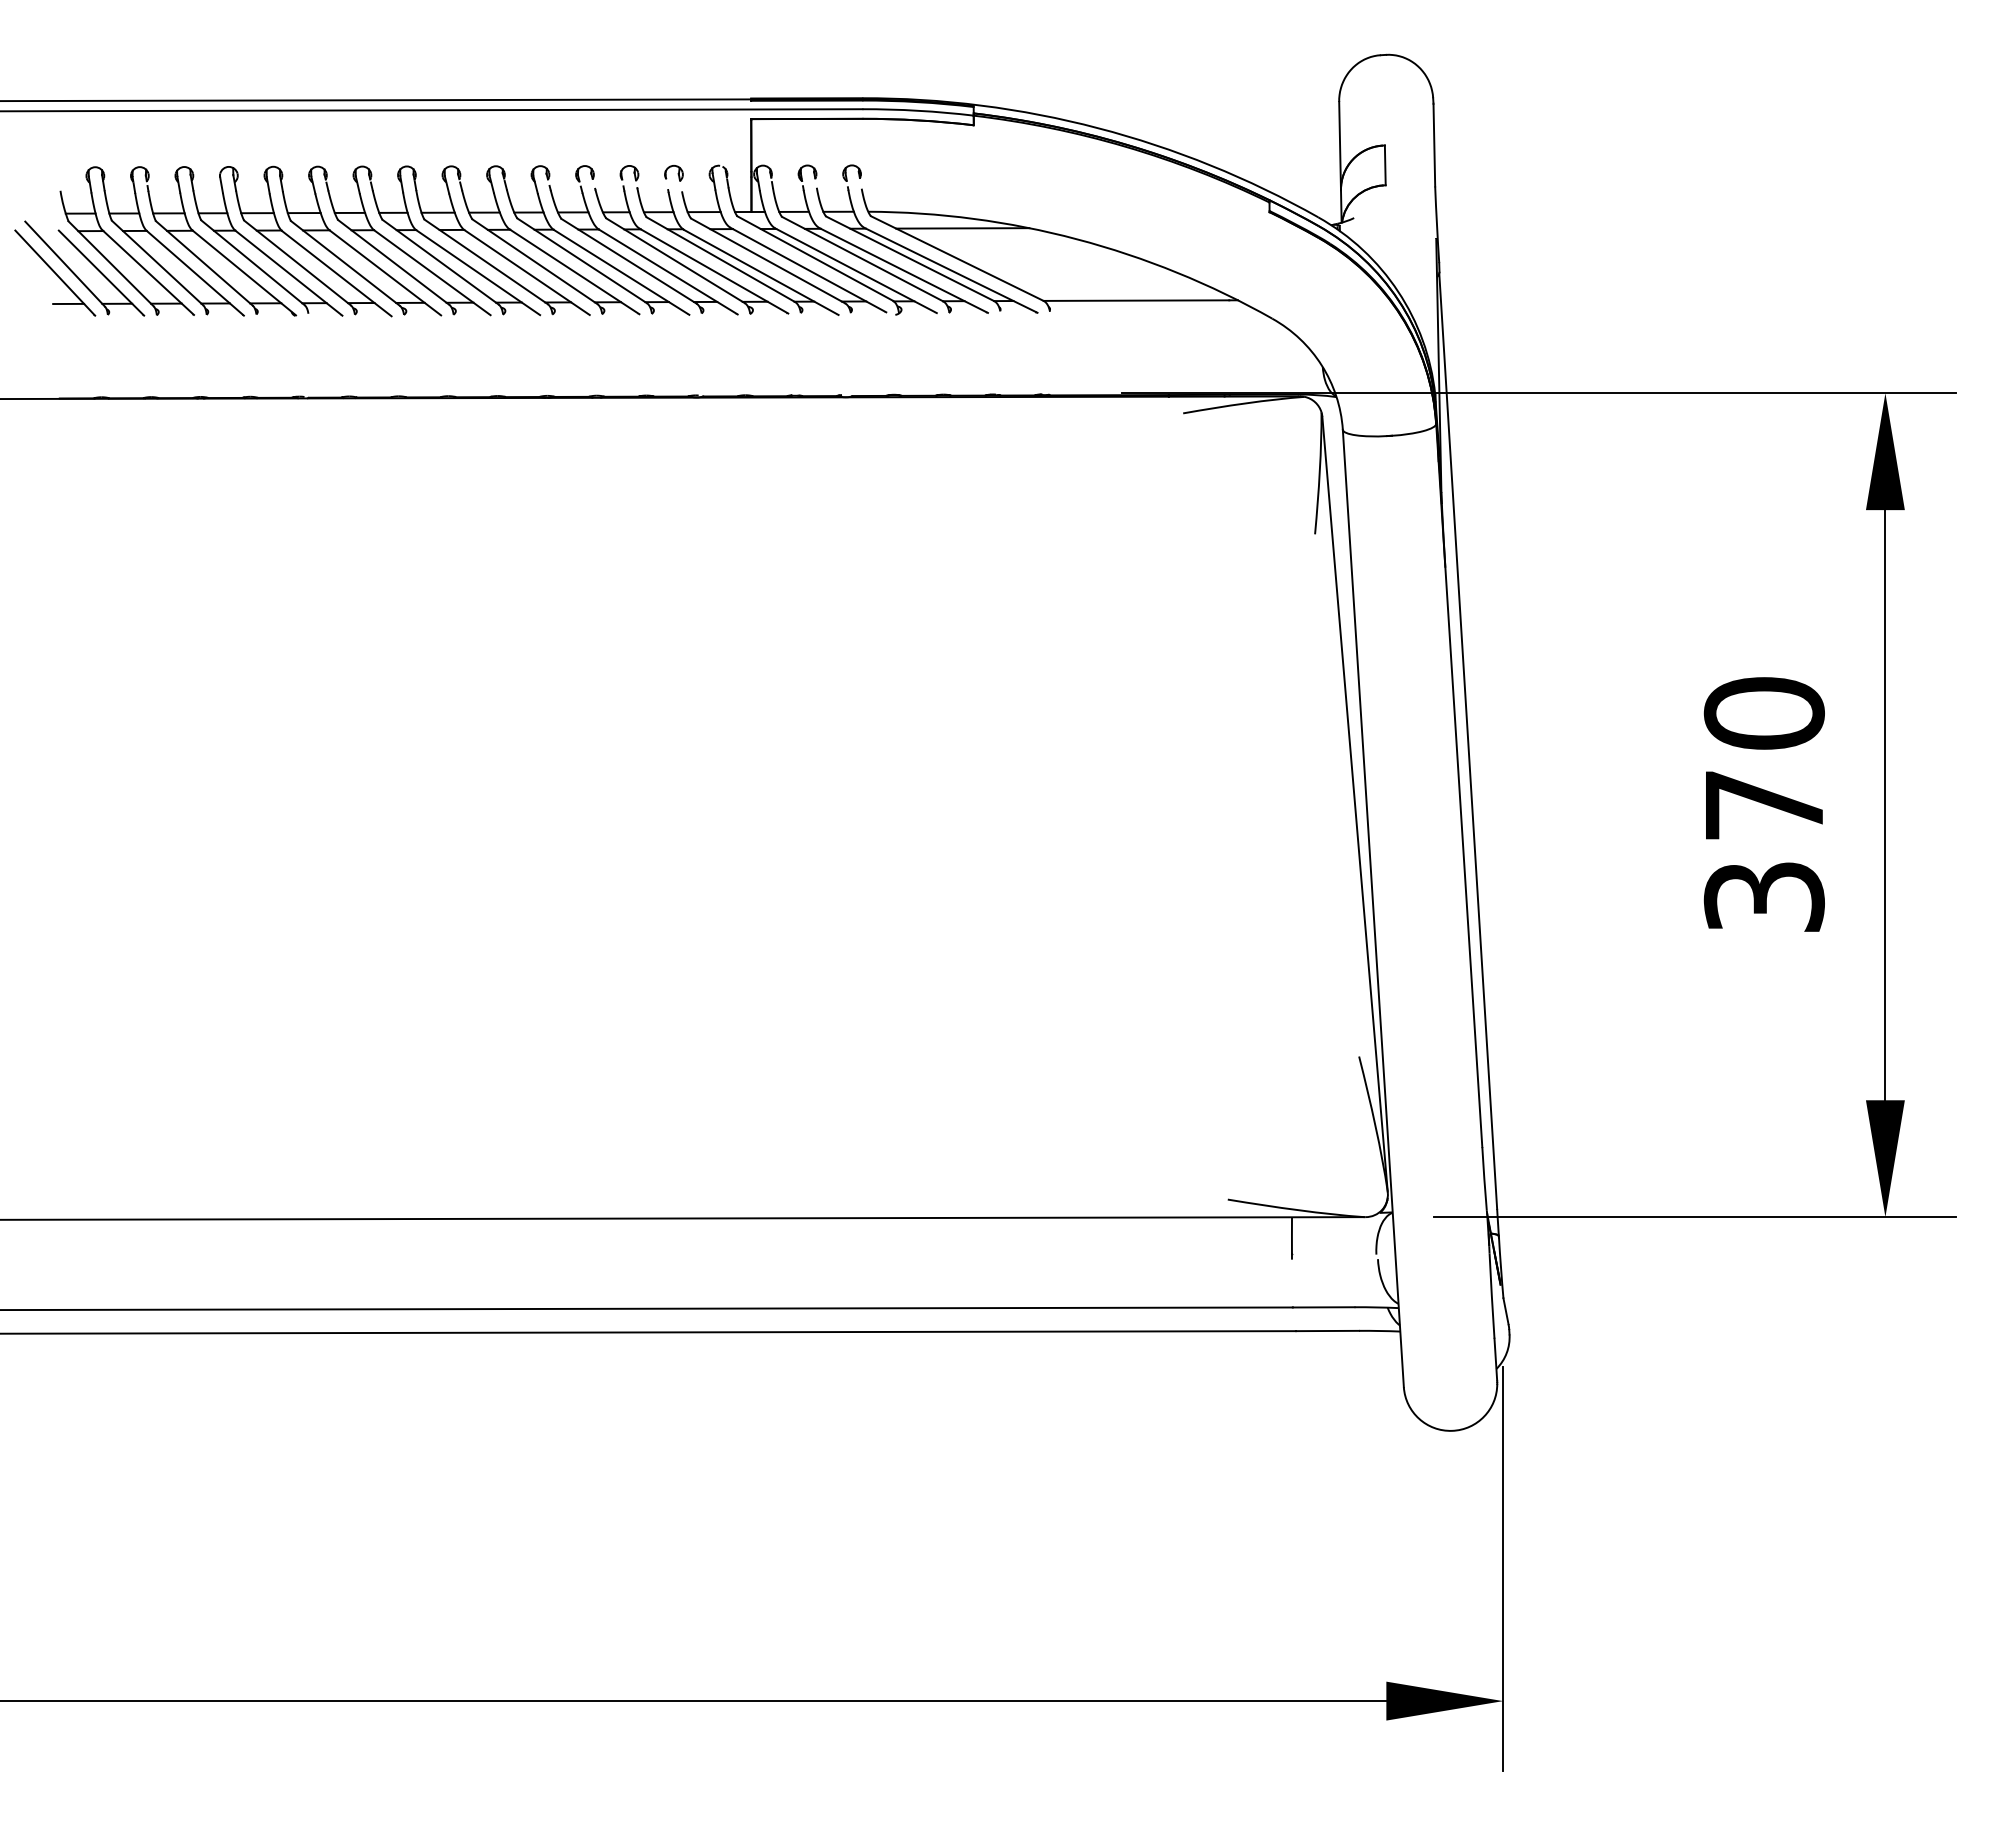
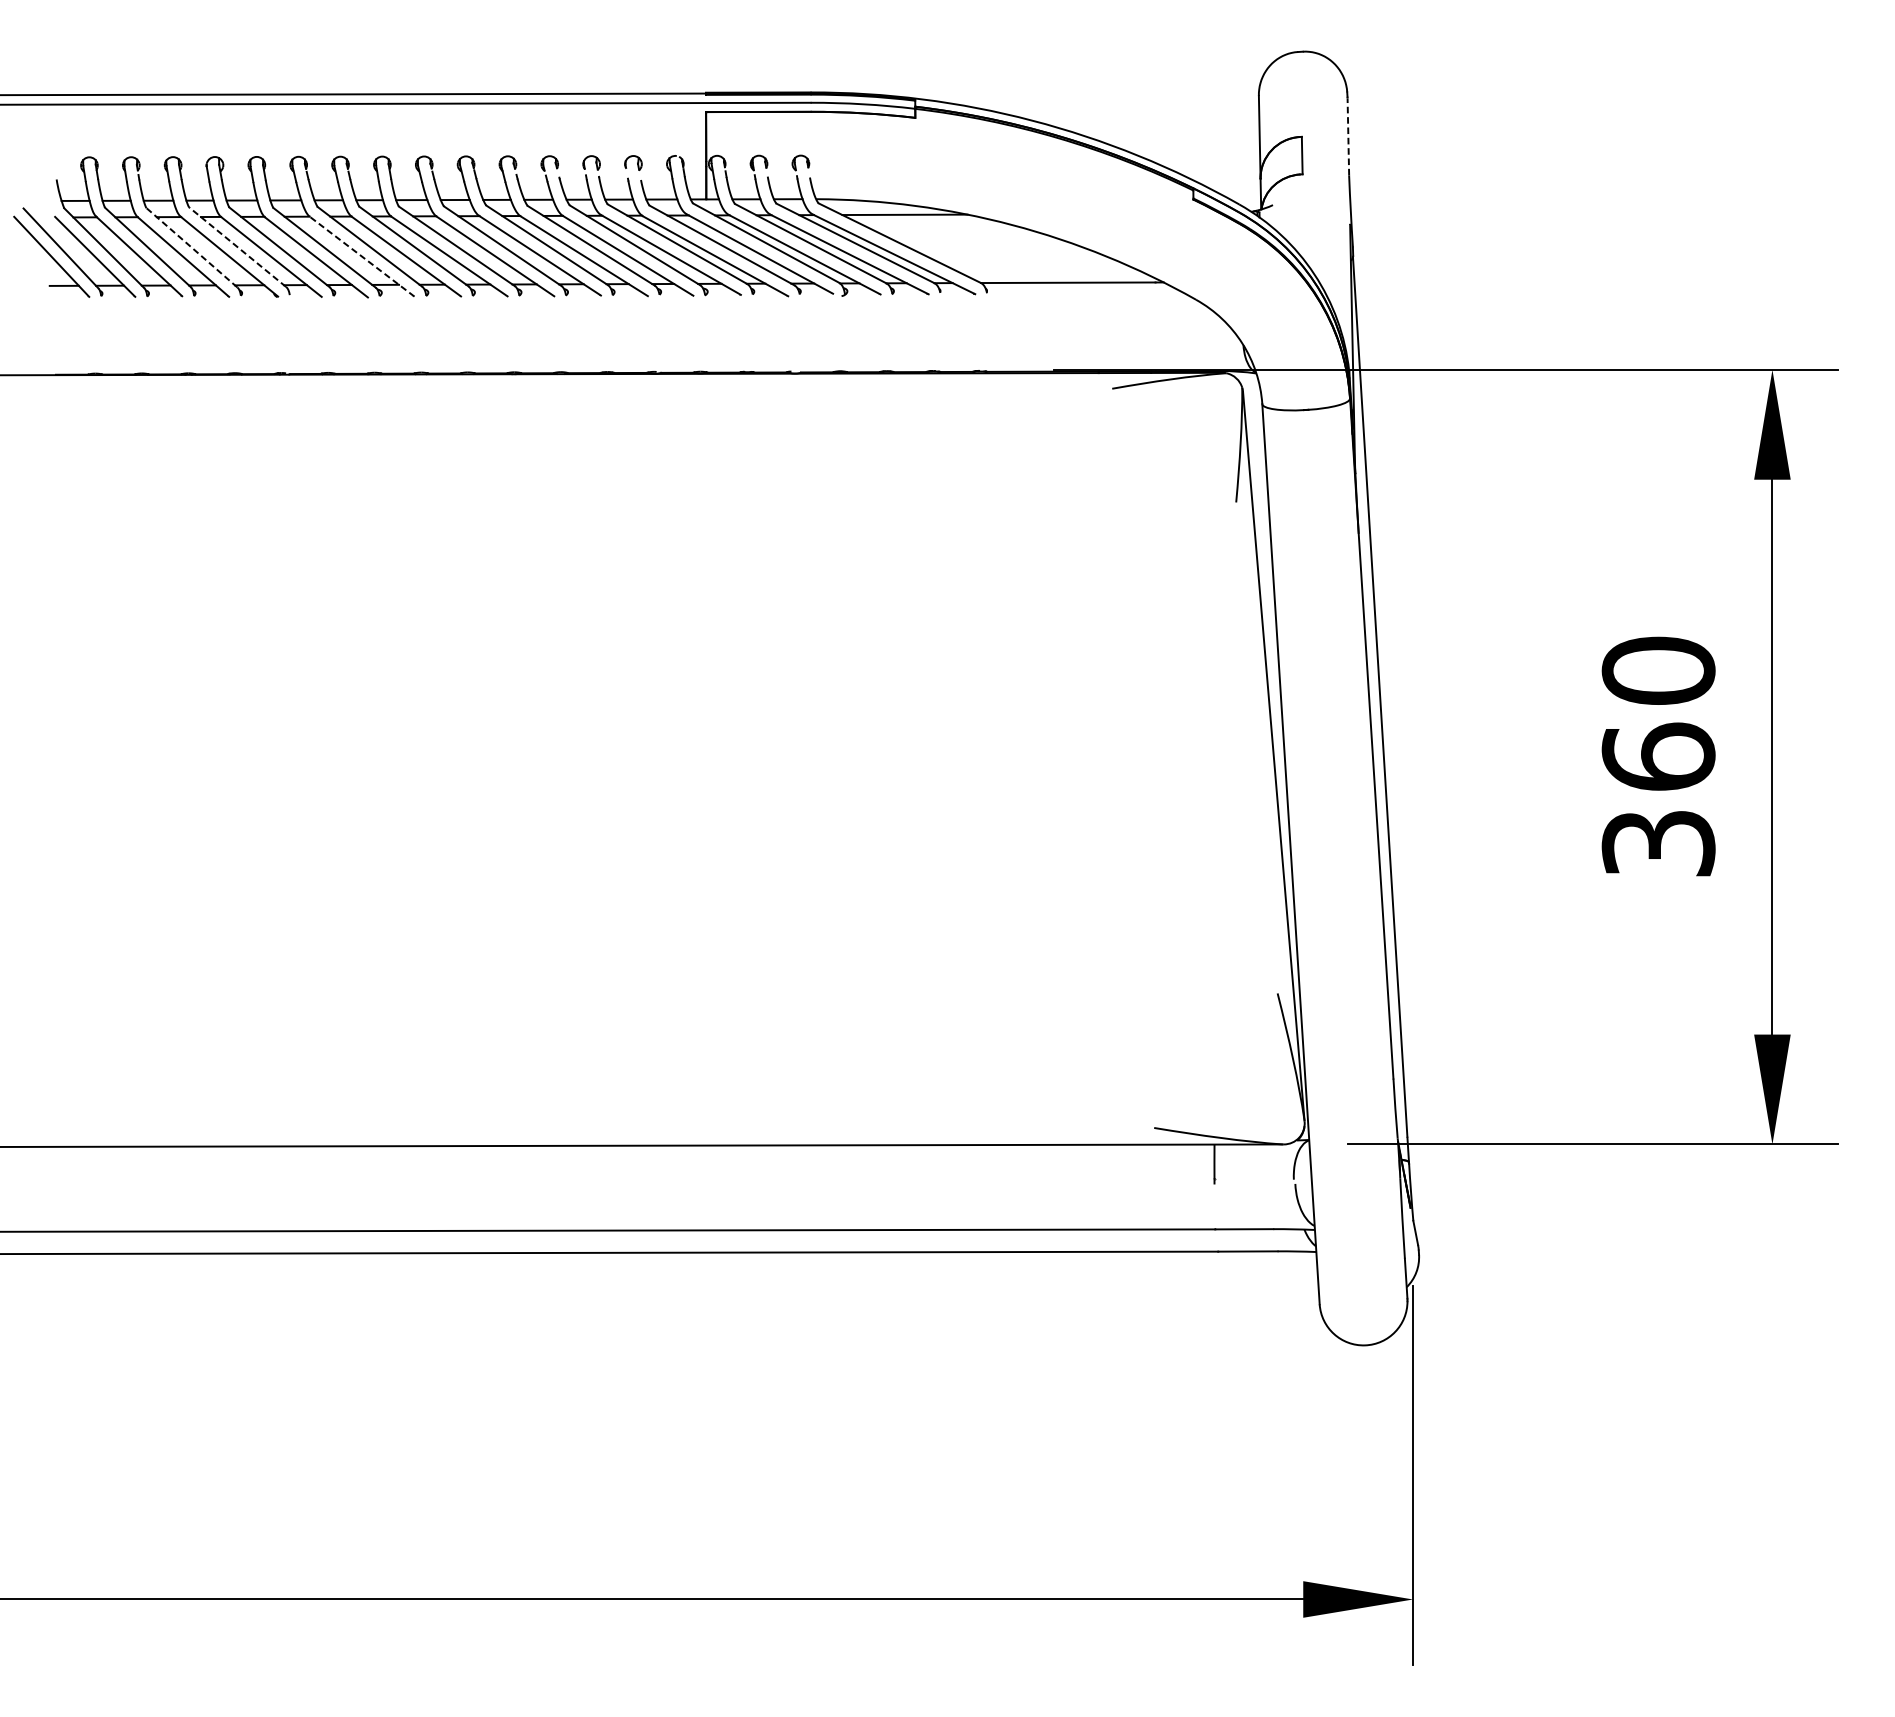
line: (1434, 145) -> (1348, 136), solid -> dashed
line: (252, 262) -> (237, 246), solid -> dashed
line: (203, 263) -> (191, 247), solid -> dashed
line: (385, 272) -> (362, 256), solid -> dashed
text: (1763, 804) -> (1657, 756), 370 -> 360

